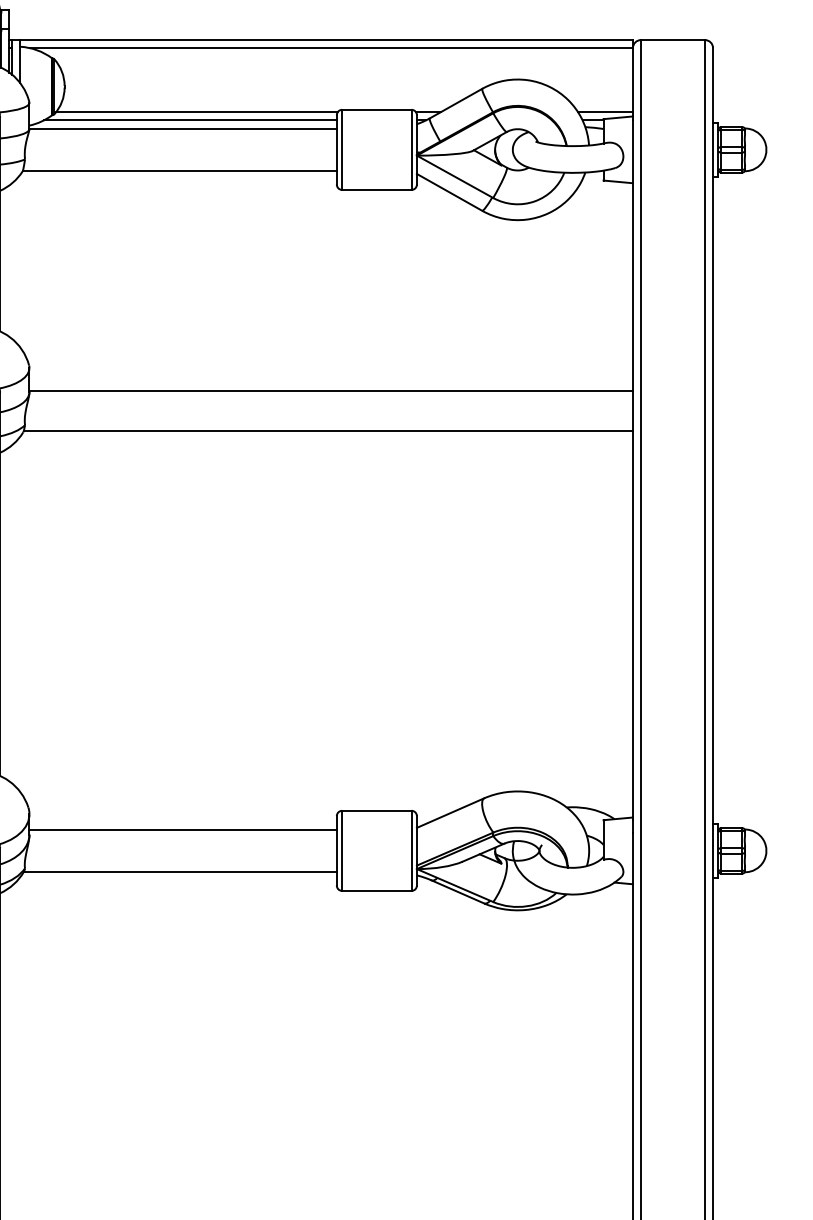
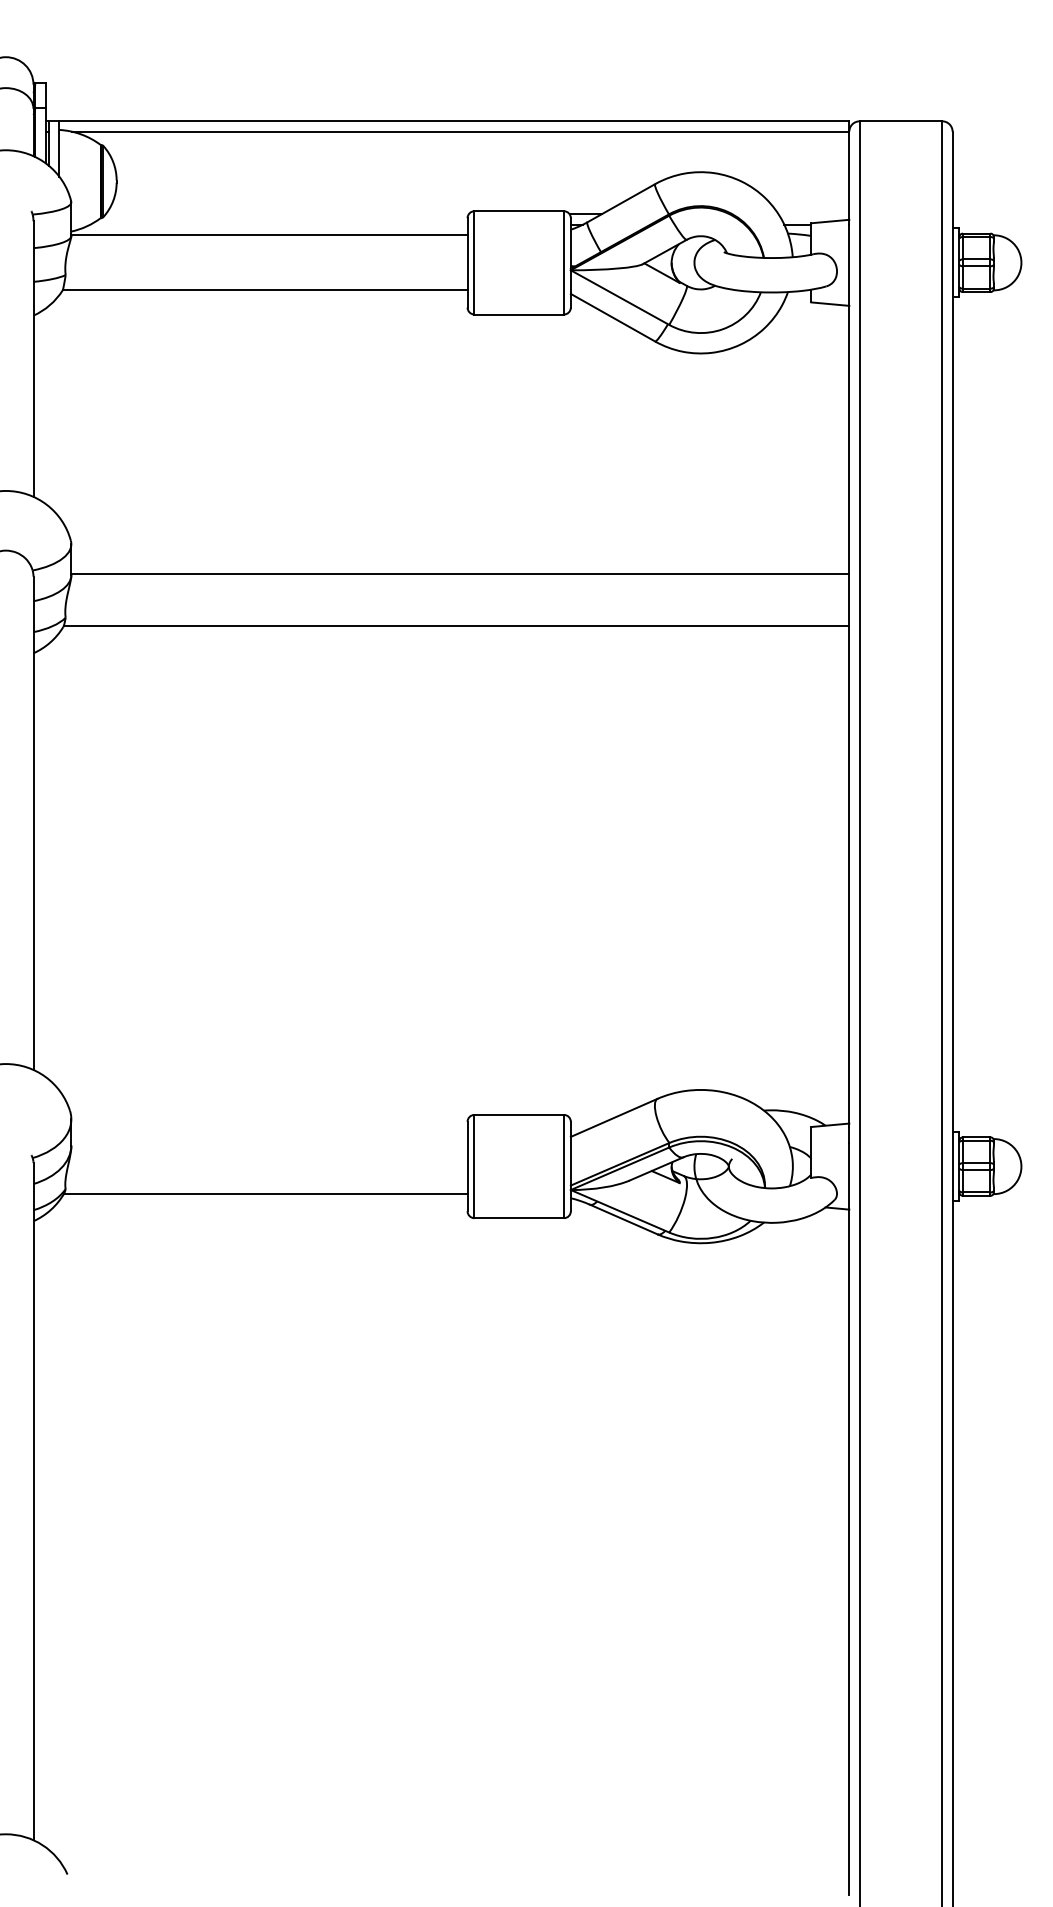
line: (196, 112) -> (286, 214), removed
line: (605, 112) -> (813, 214), removed
line: (190, 120) -> (278, 224), removed
line: (183, 829) -> (269, 1139), removed

